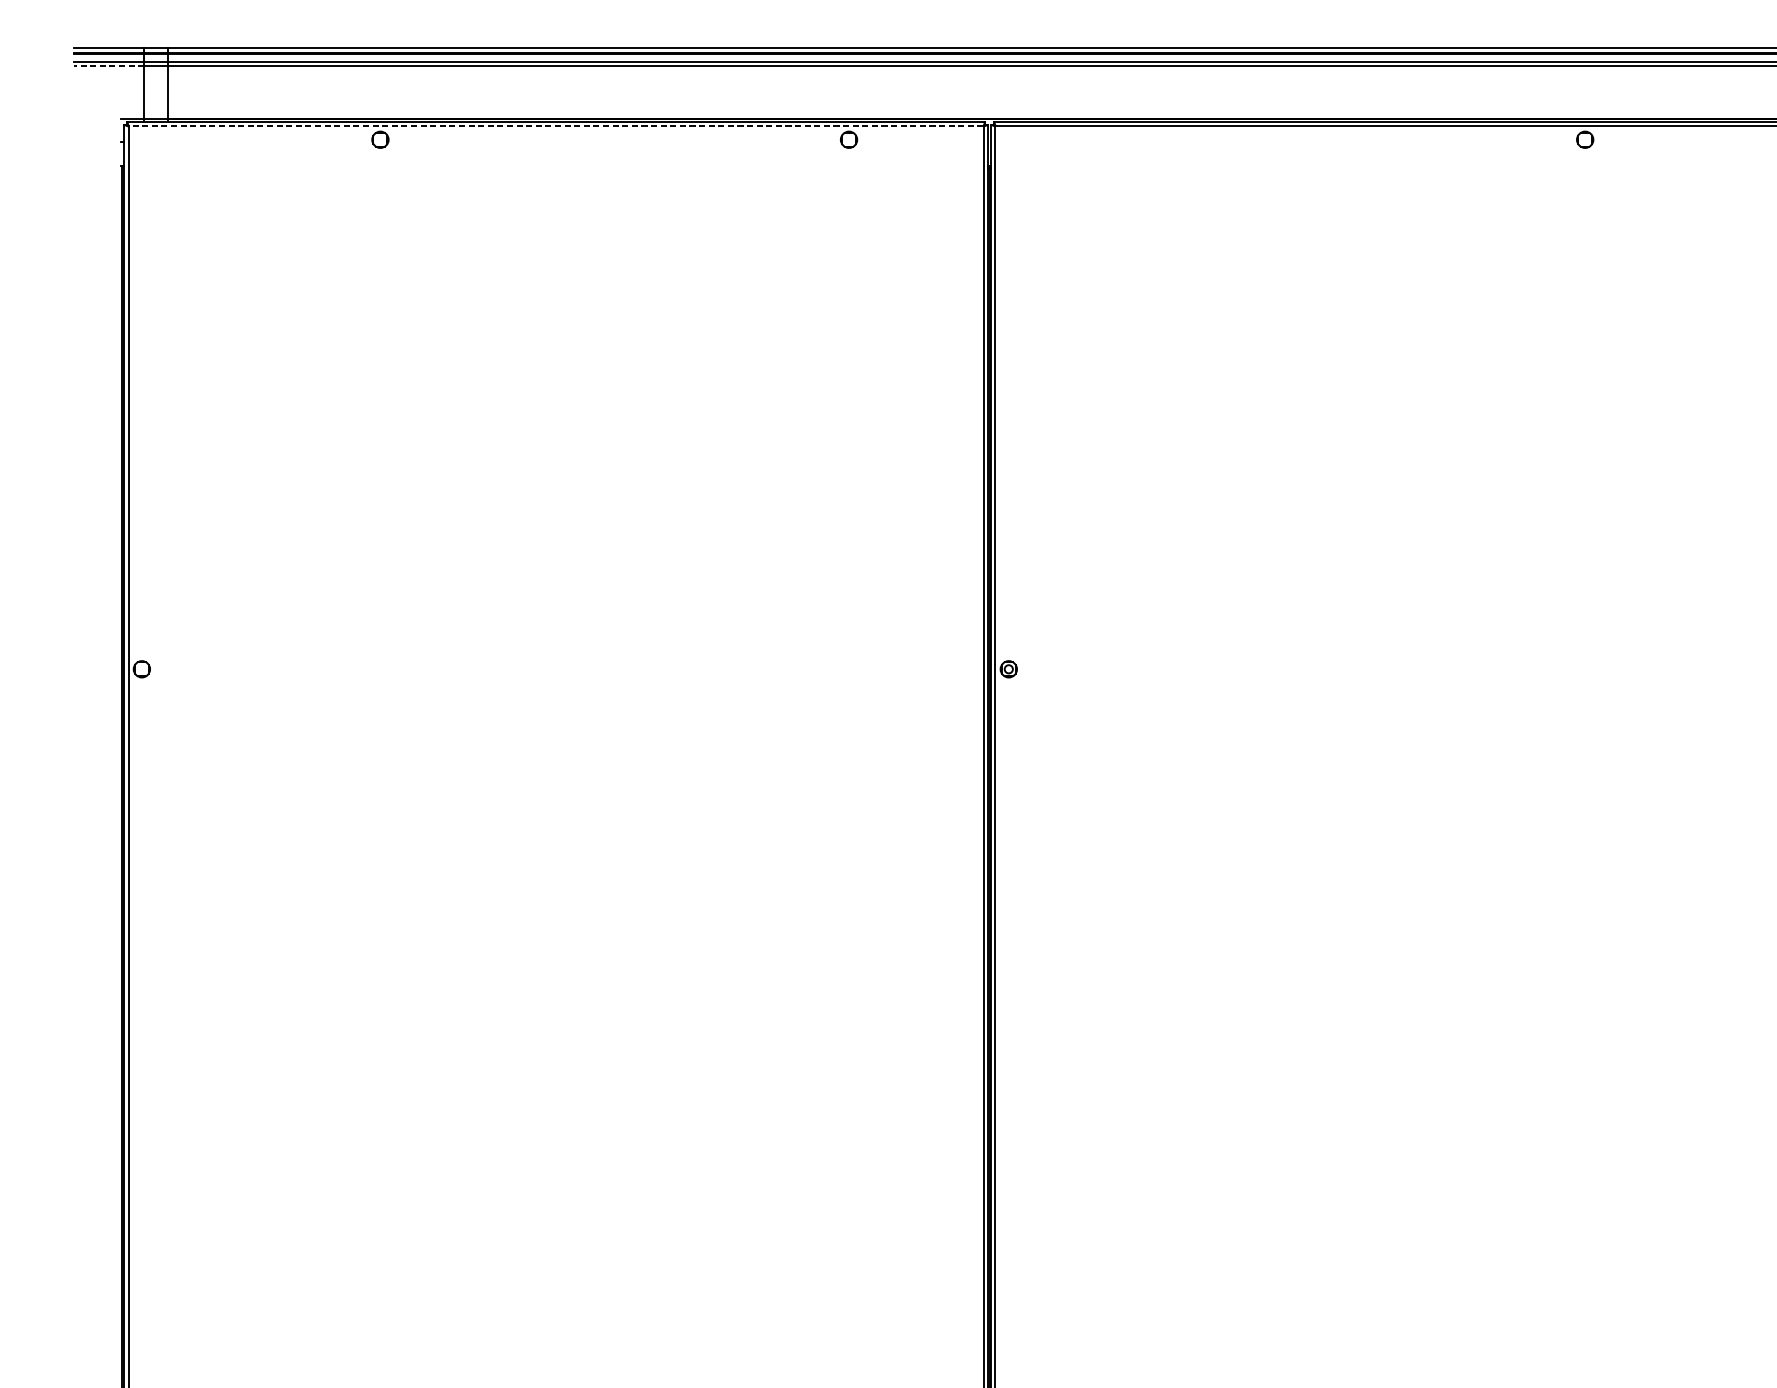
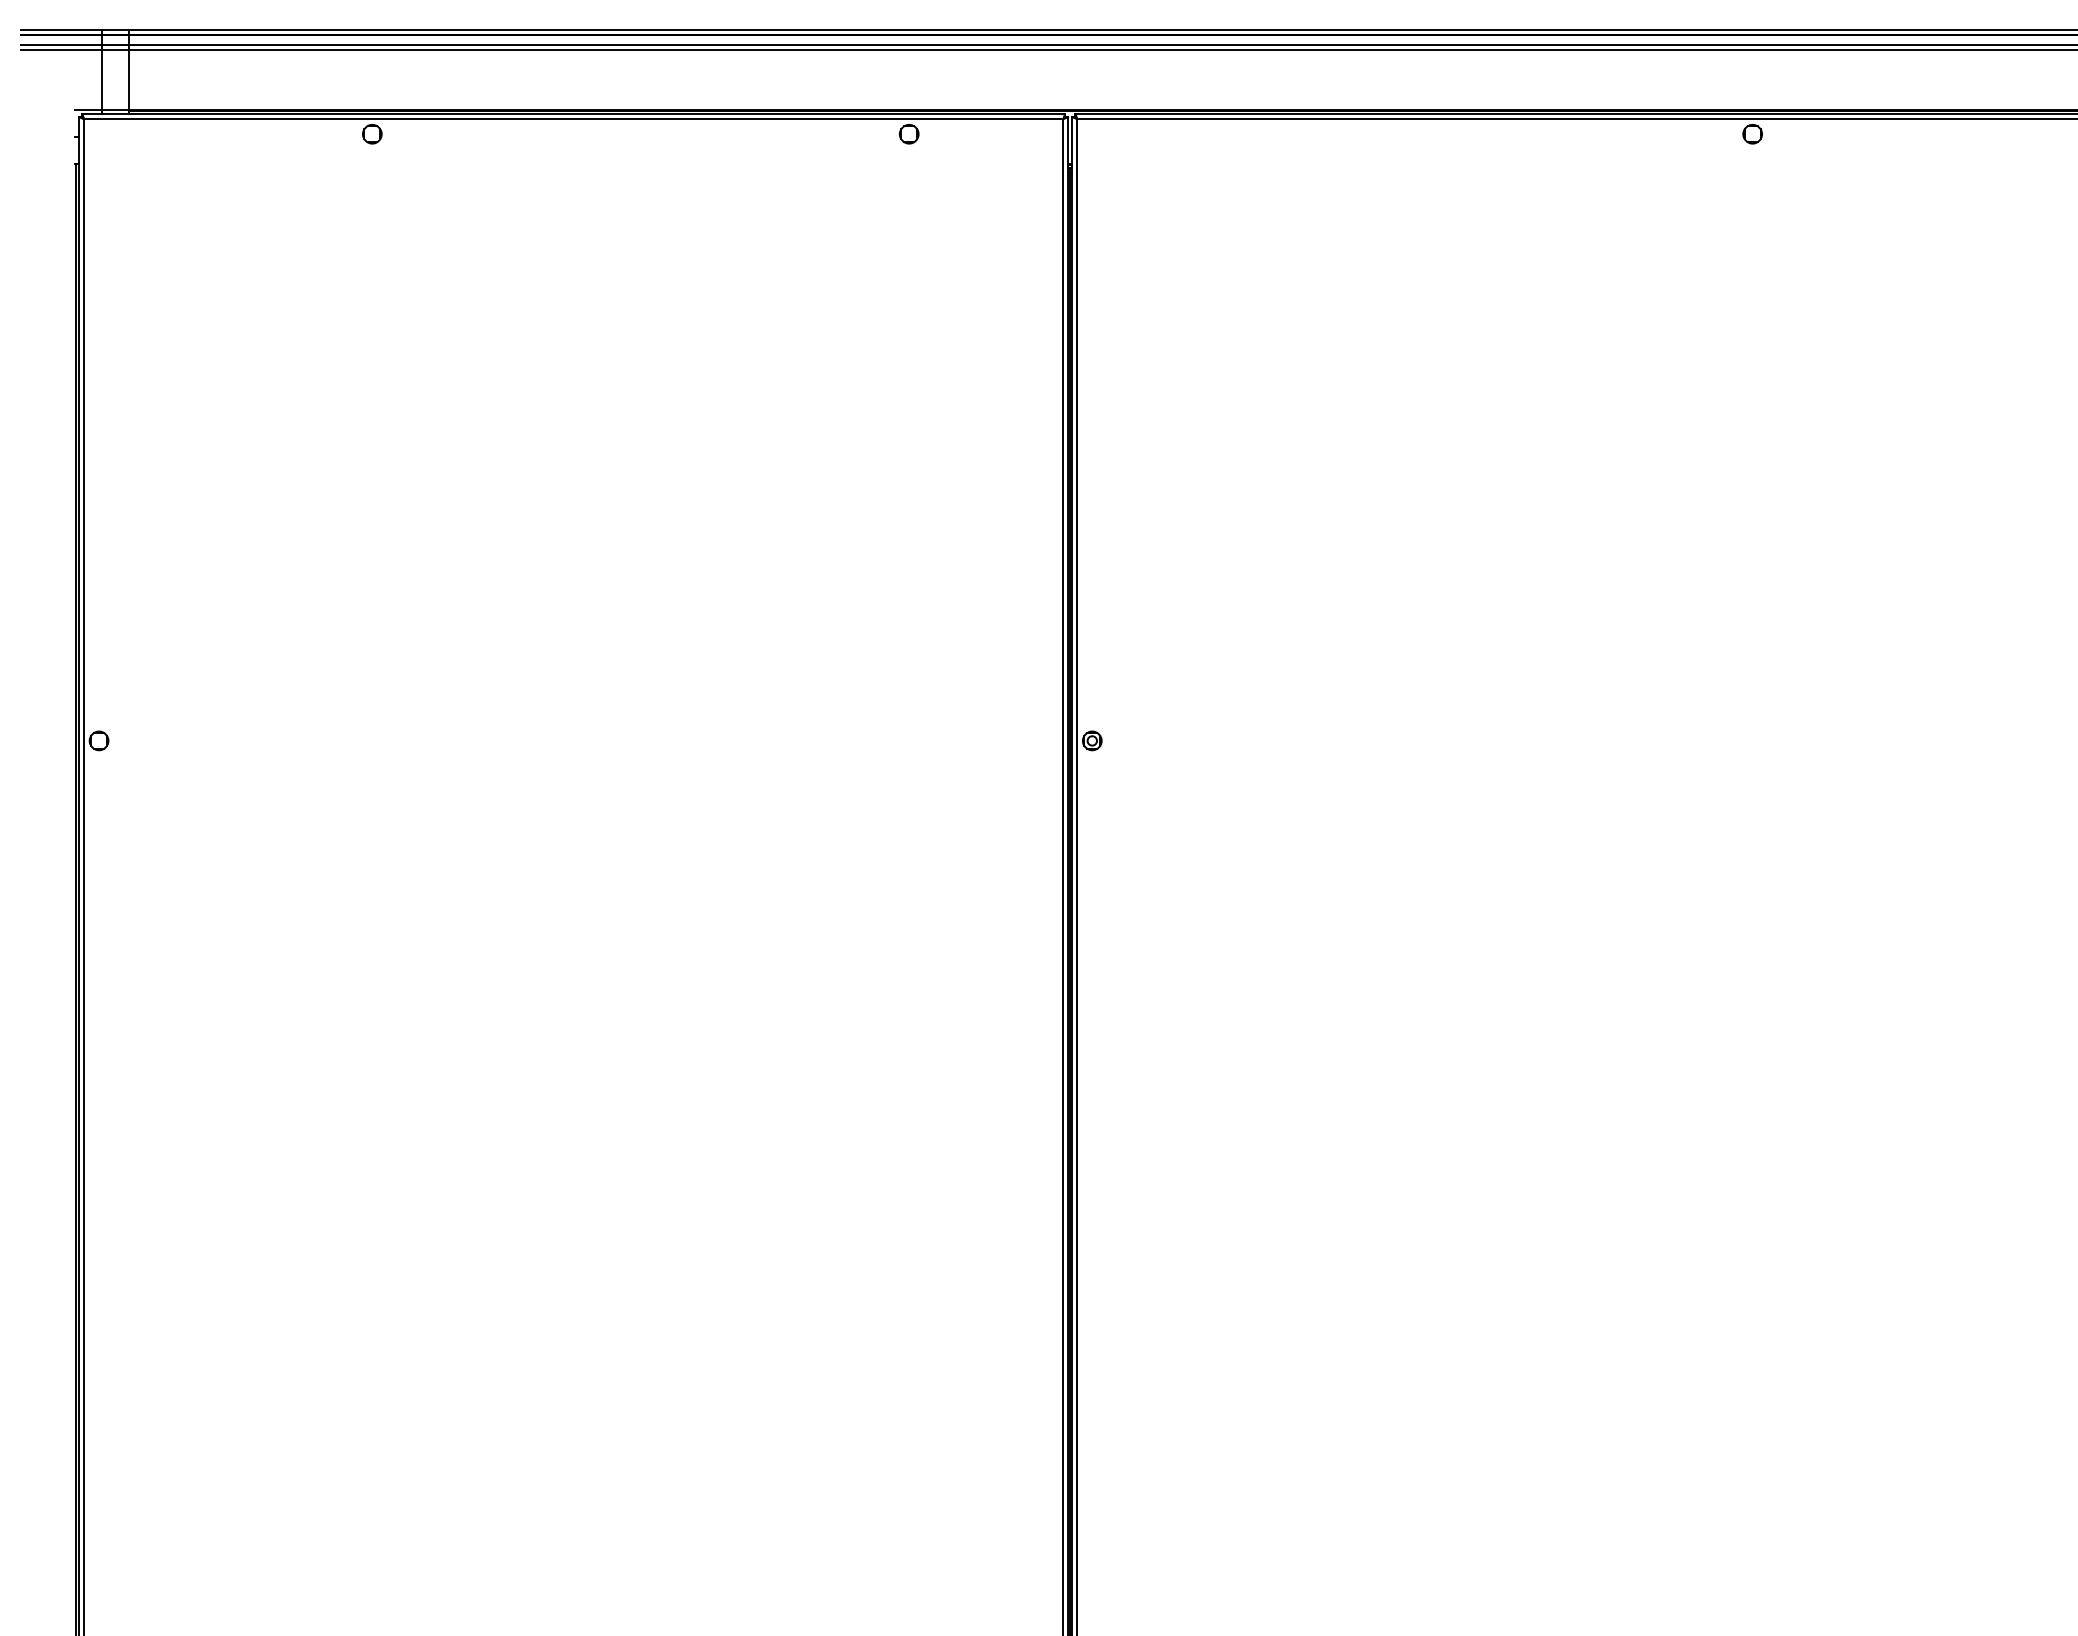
line: (108, 66) -> (60, 50), dashed -> solid
line: (556, 126) -> (573, 118), dashed -> solid

